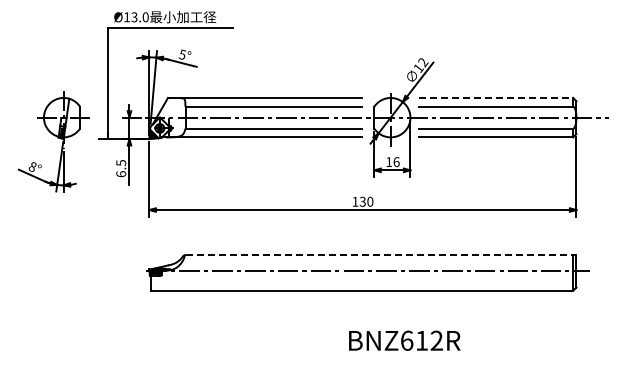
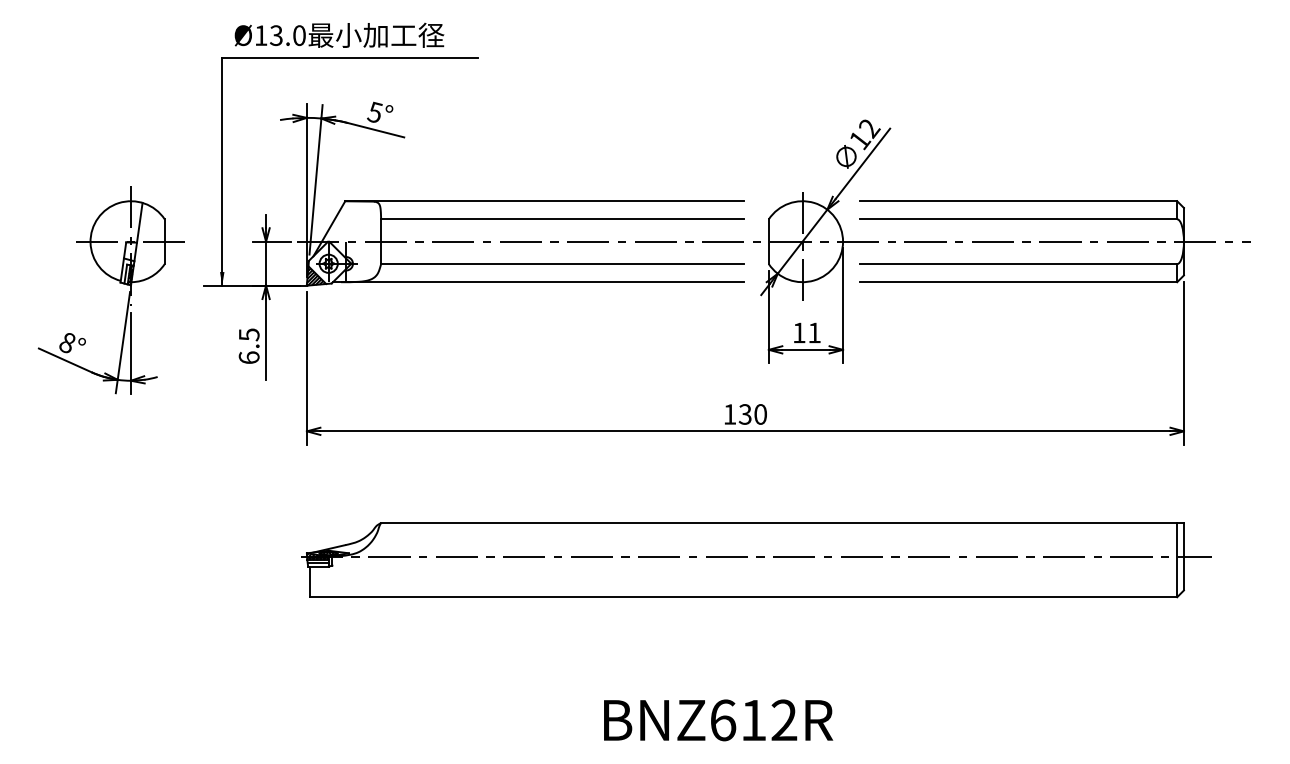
line: (496, 97) -> (1019, 200), dashed -> solid
text: (396, 162) -> (814, 333), 16 -> 11
line: (381, 254) -> (783, 522), dashed -> solid
text: (404, 340) -> (717, 719), moved

